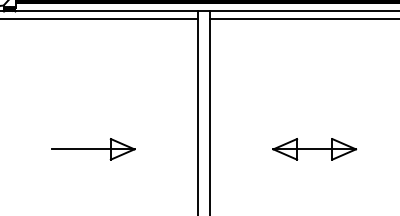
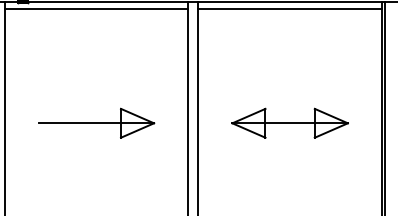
part: (93, 149) -> (96, 123), size x1.6
part: (314, 149) -> (289, 123), size x1.6

